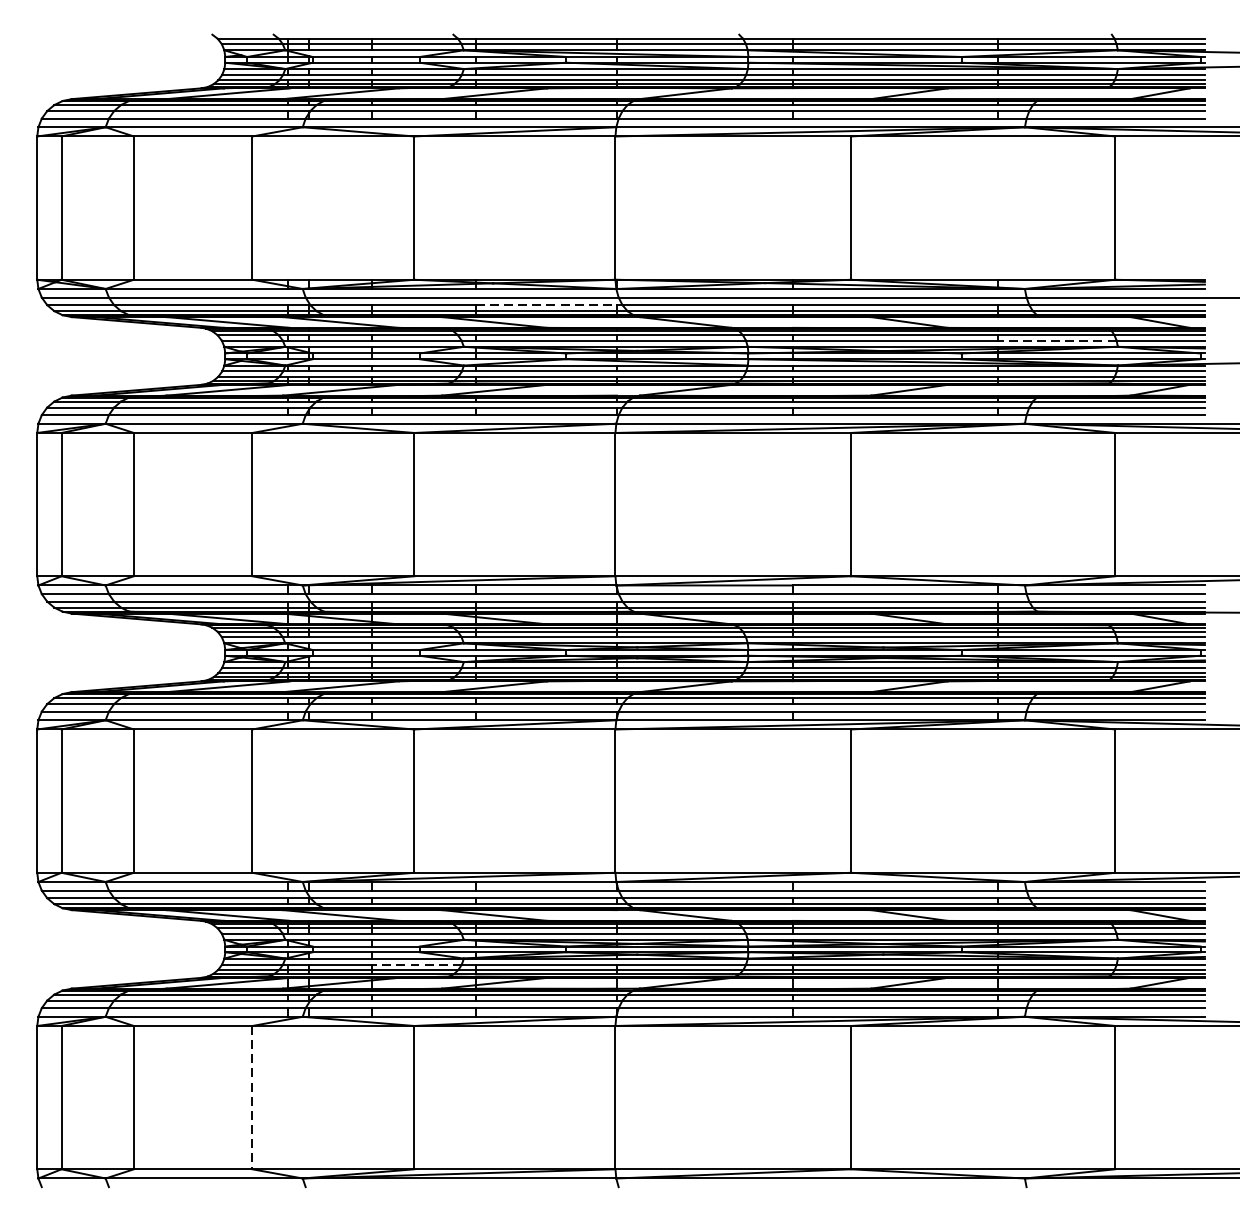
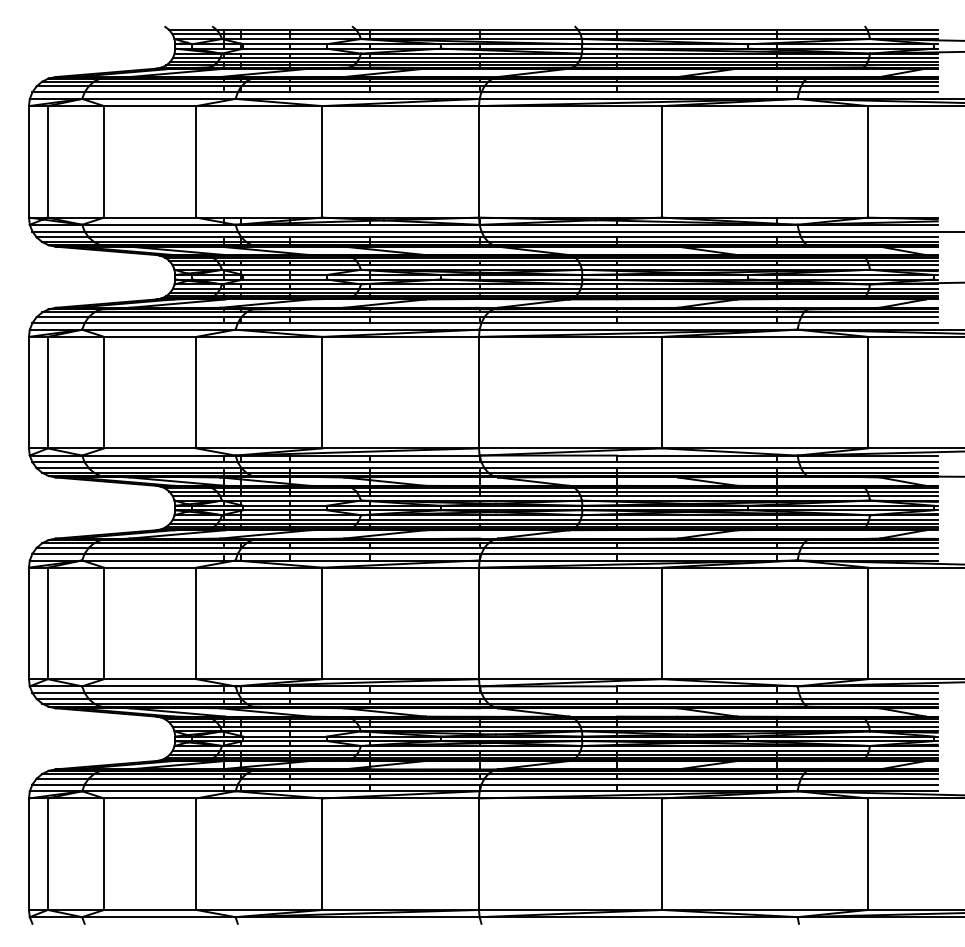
line: (546, 305) -> (425, 237), dashed -> solid
line: (1056, 341) -> (822, 265), dashed -> solid
line: (417, 964) -> (324, 750), dashed -> solid
line: (252, 1098) -> (196, 854), dashed -> solid

